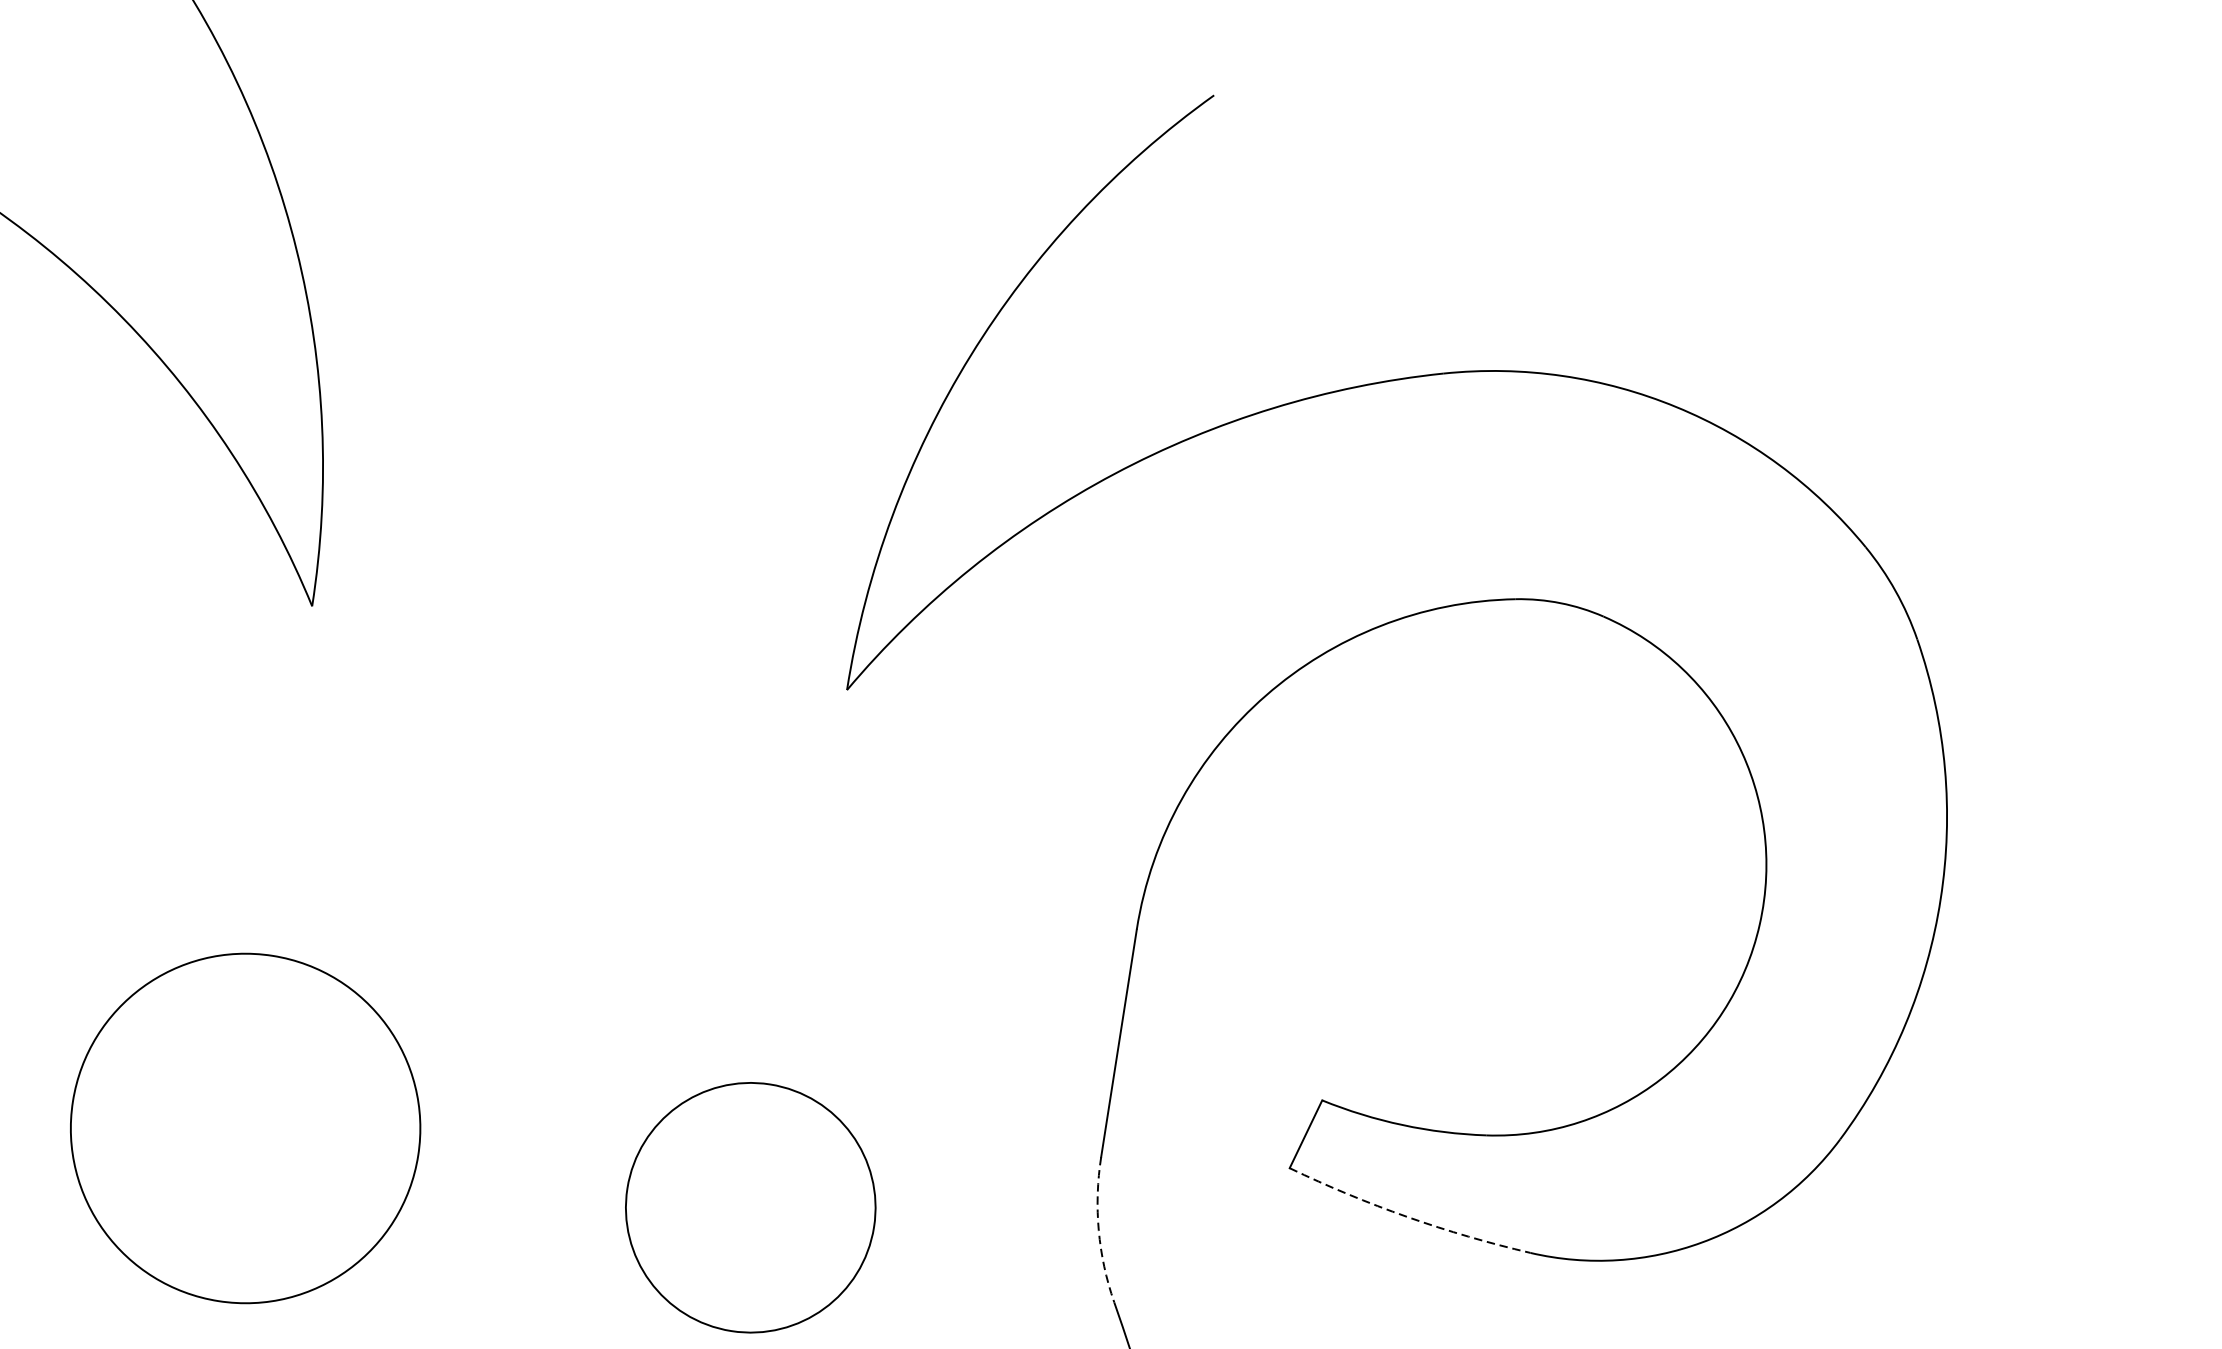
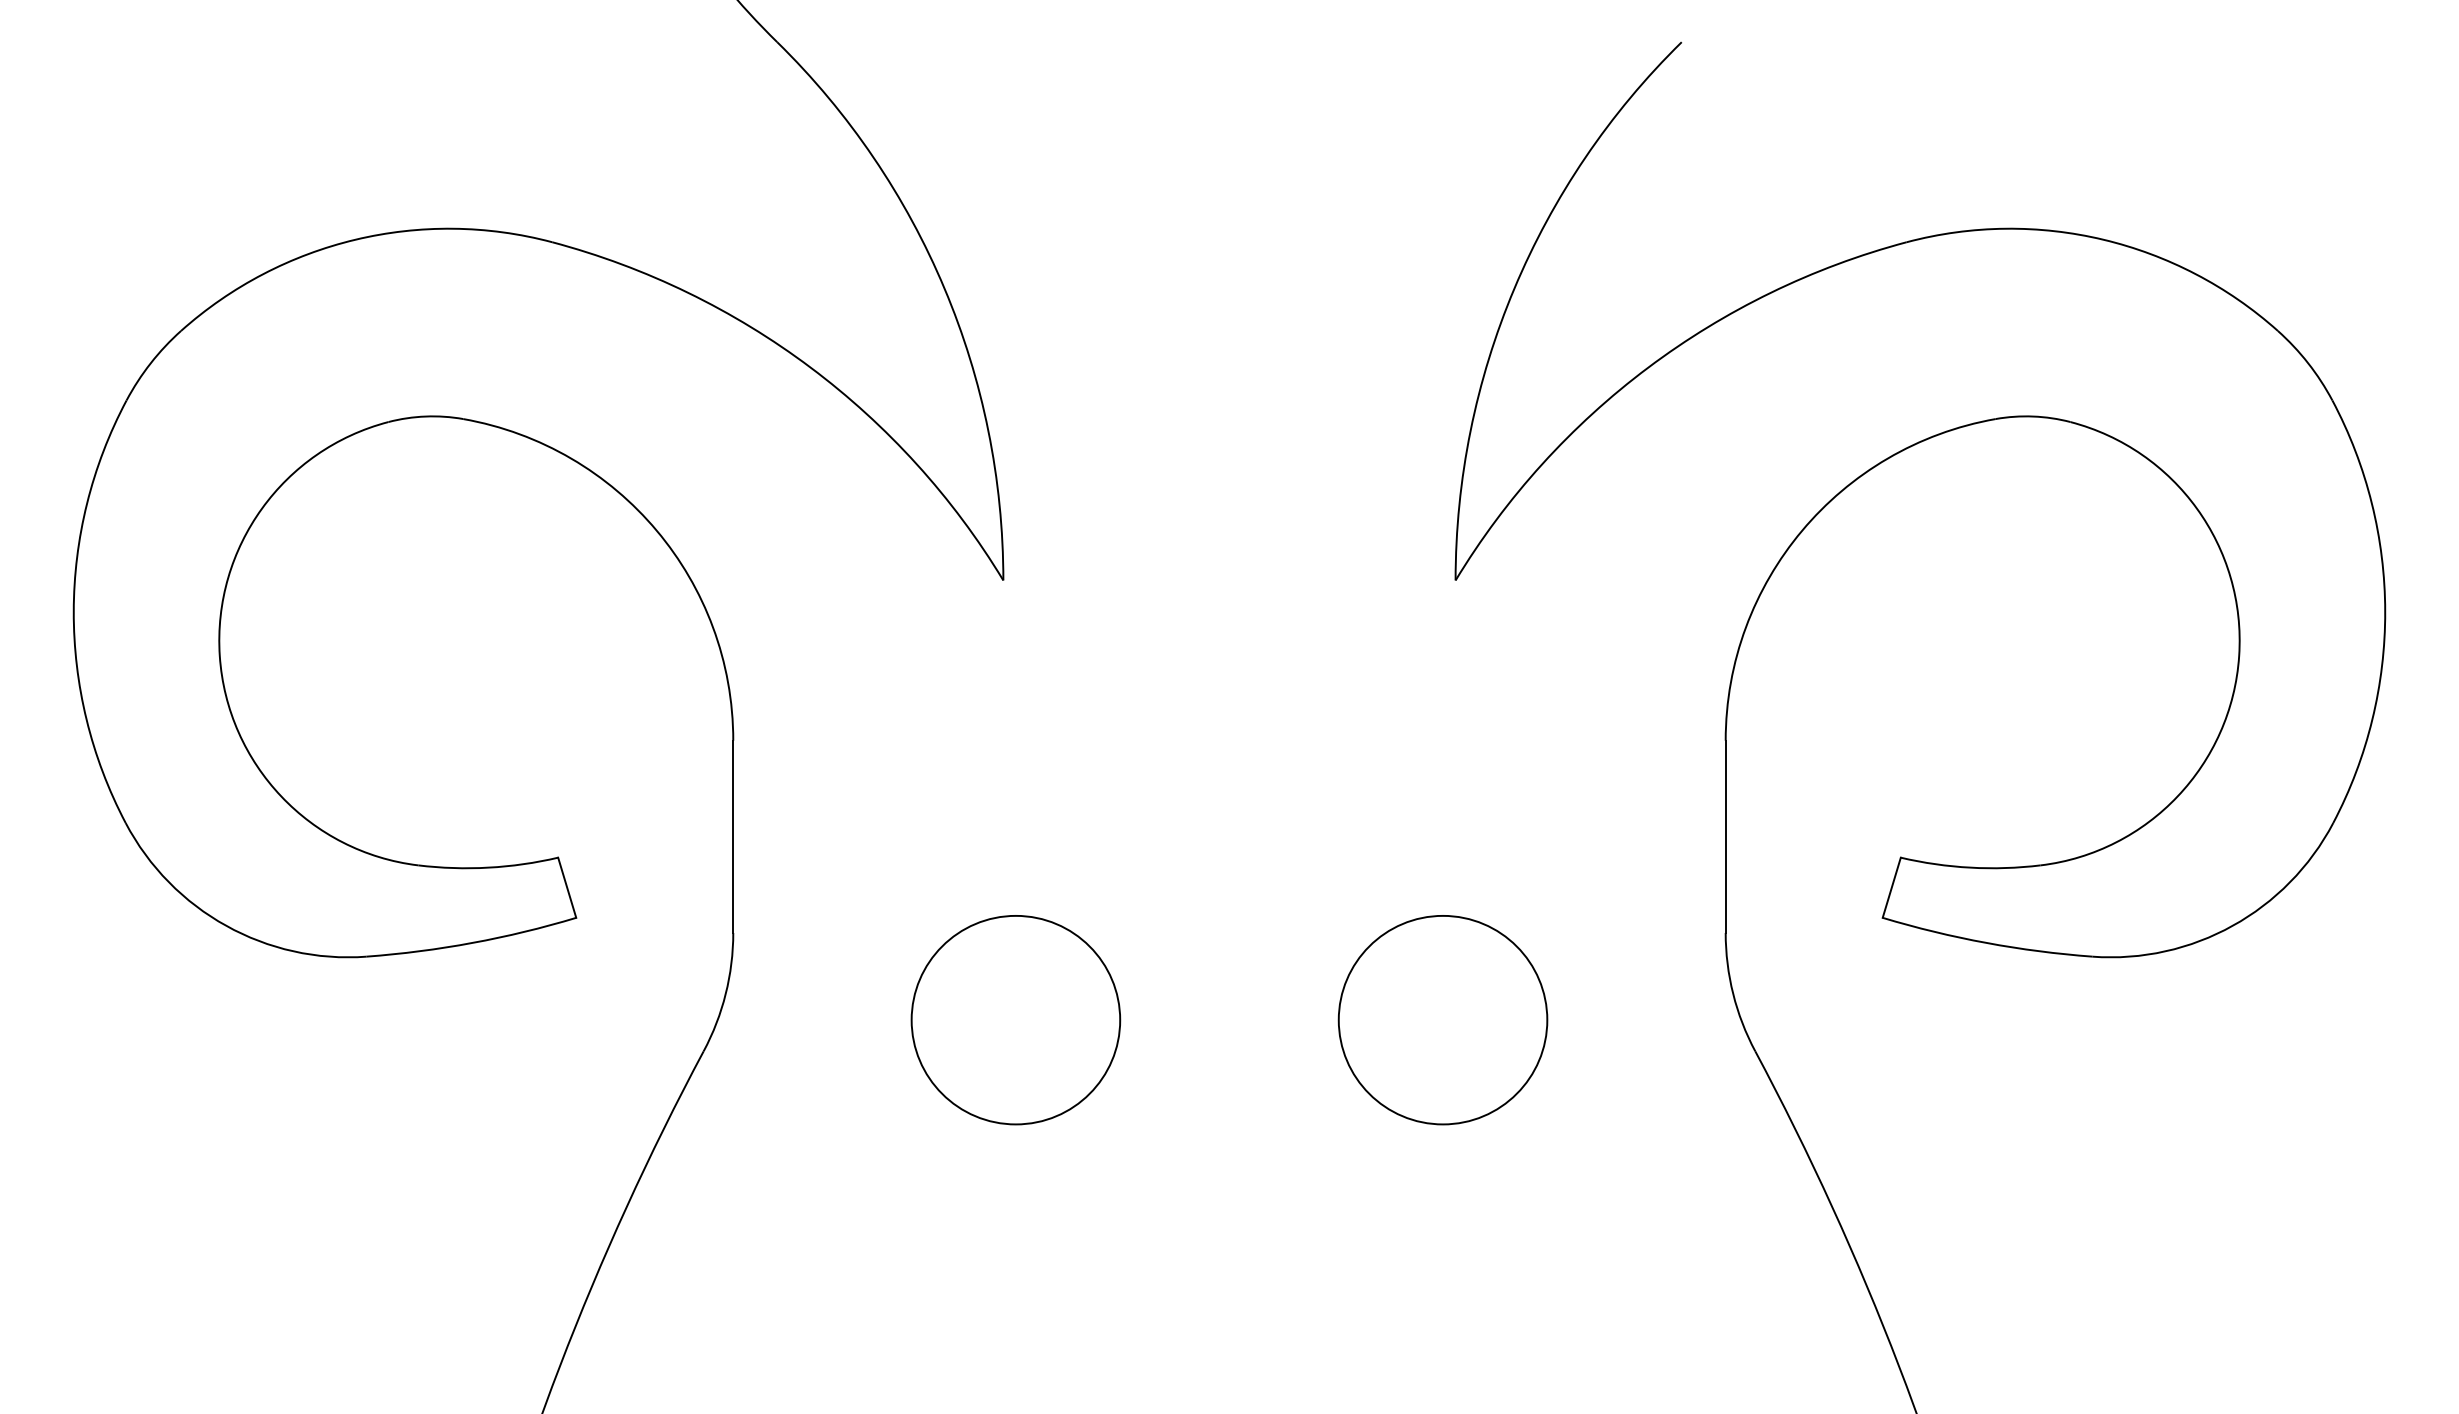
circle: (245, 1128) -> (1015, 1020), size x0.71
arc: (1407, 1216) -> (1986, 942), dashed -> solid
arc: (1099, 1230) -> (1733, 993), dashed -> solid

